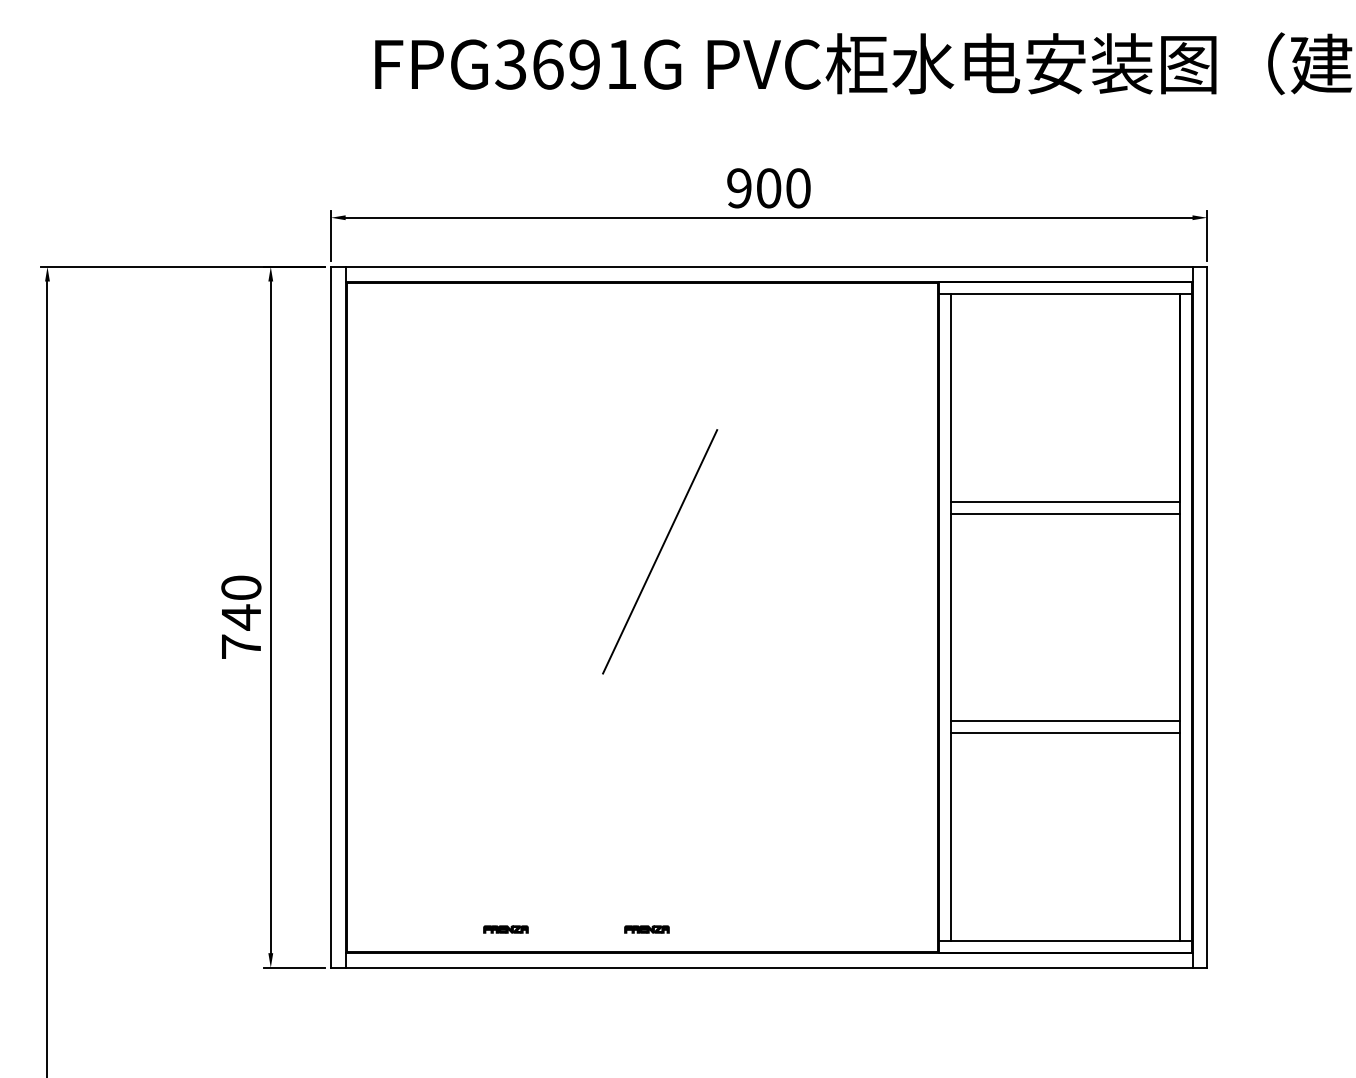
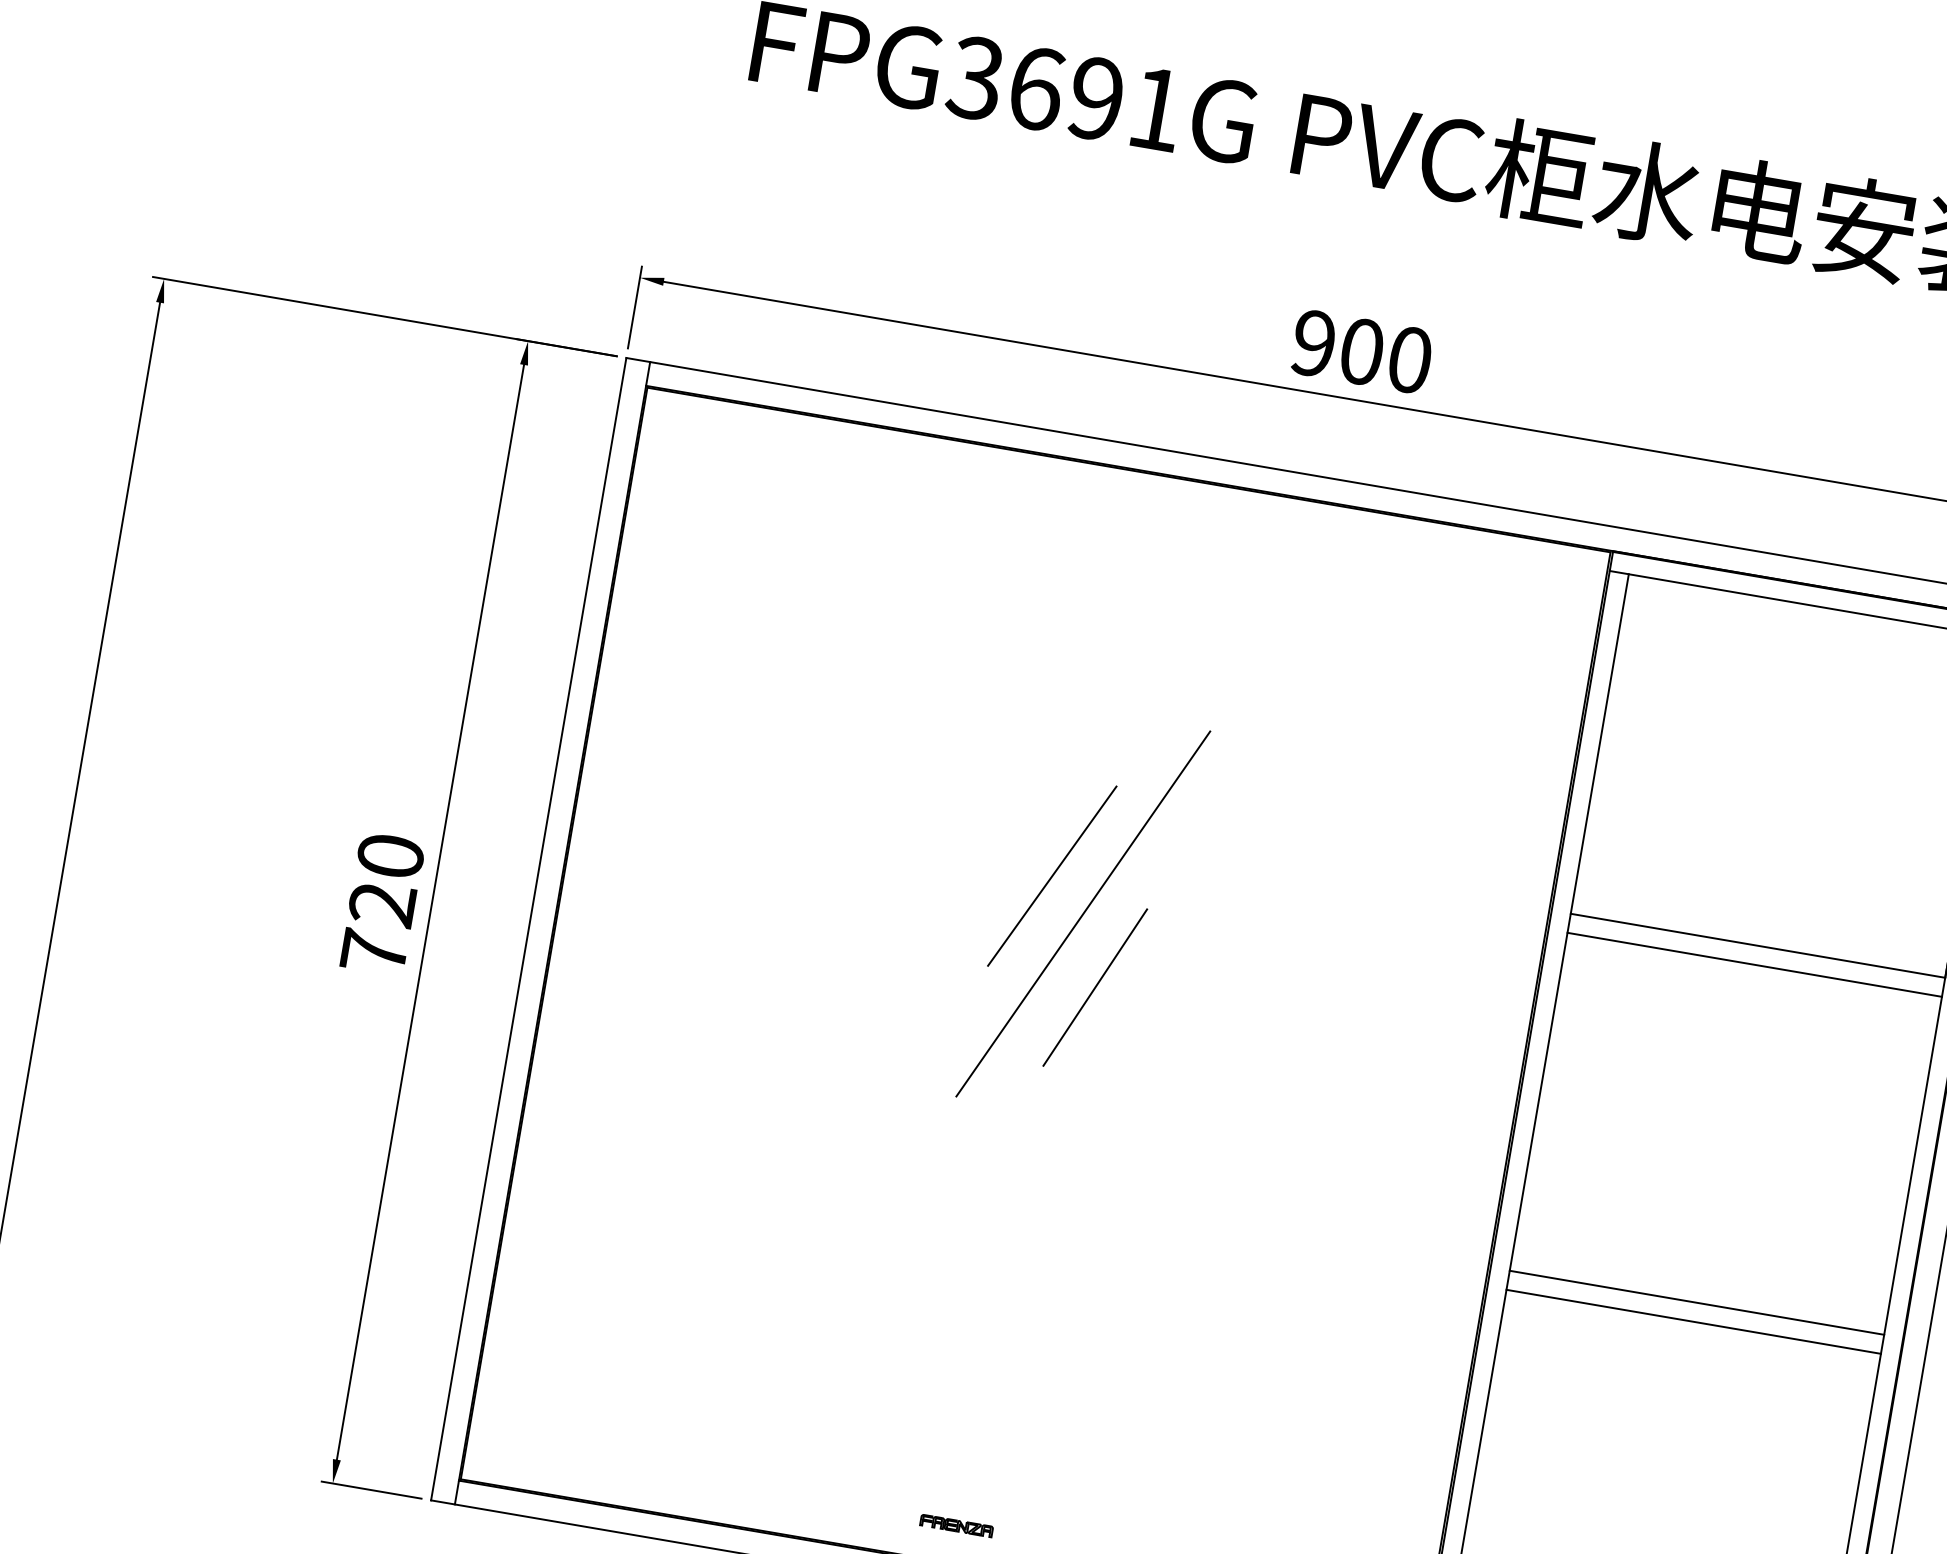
line: (637, 532) -> (1051, 876), added
line: (674, 594) -> (1094, 987), added
text: (240, 617) -> (381, 904), 740 -> 720
part: (505, 929) -> (726, 1486), removed

